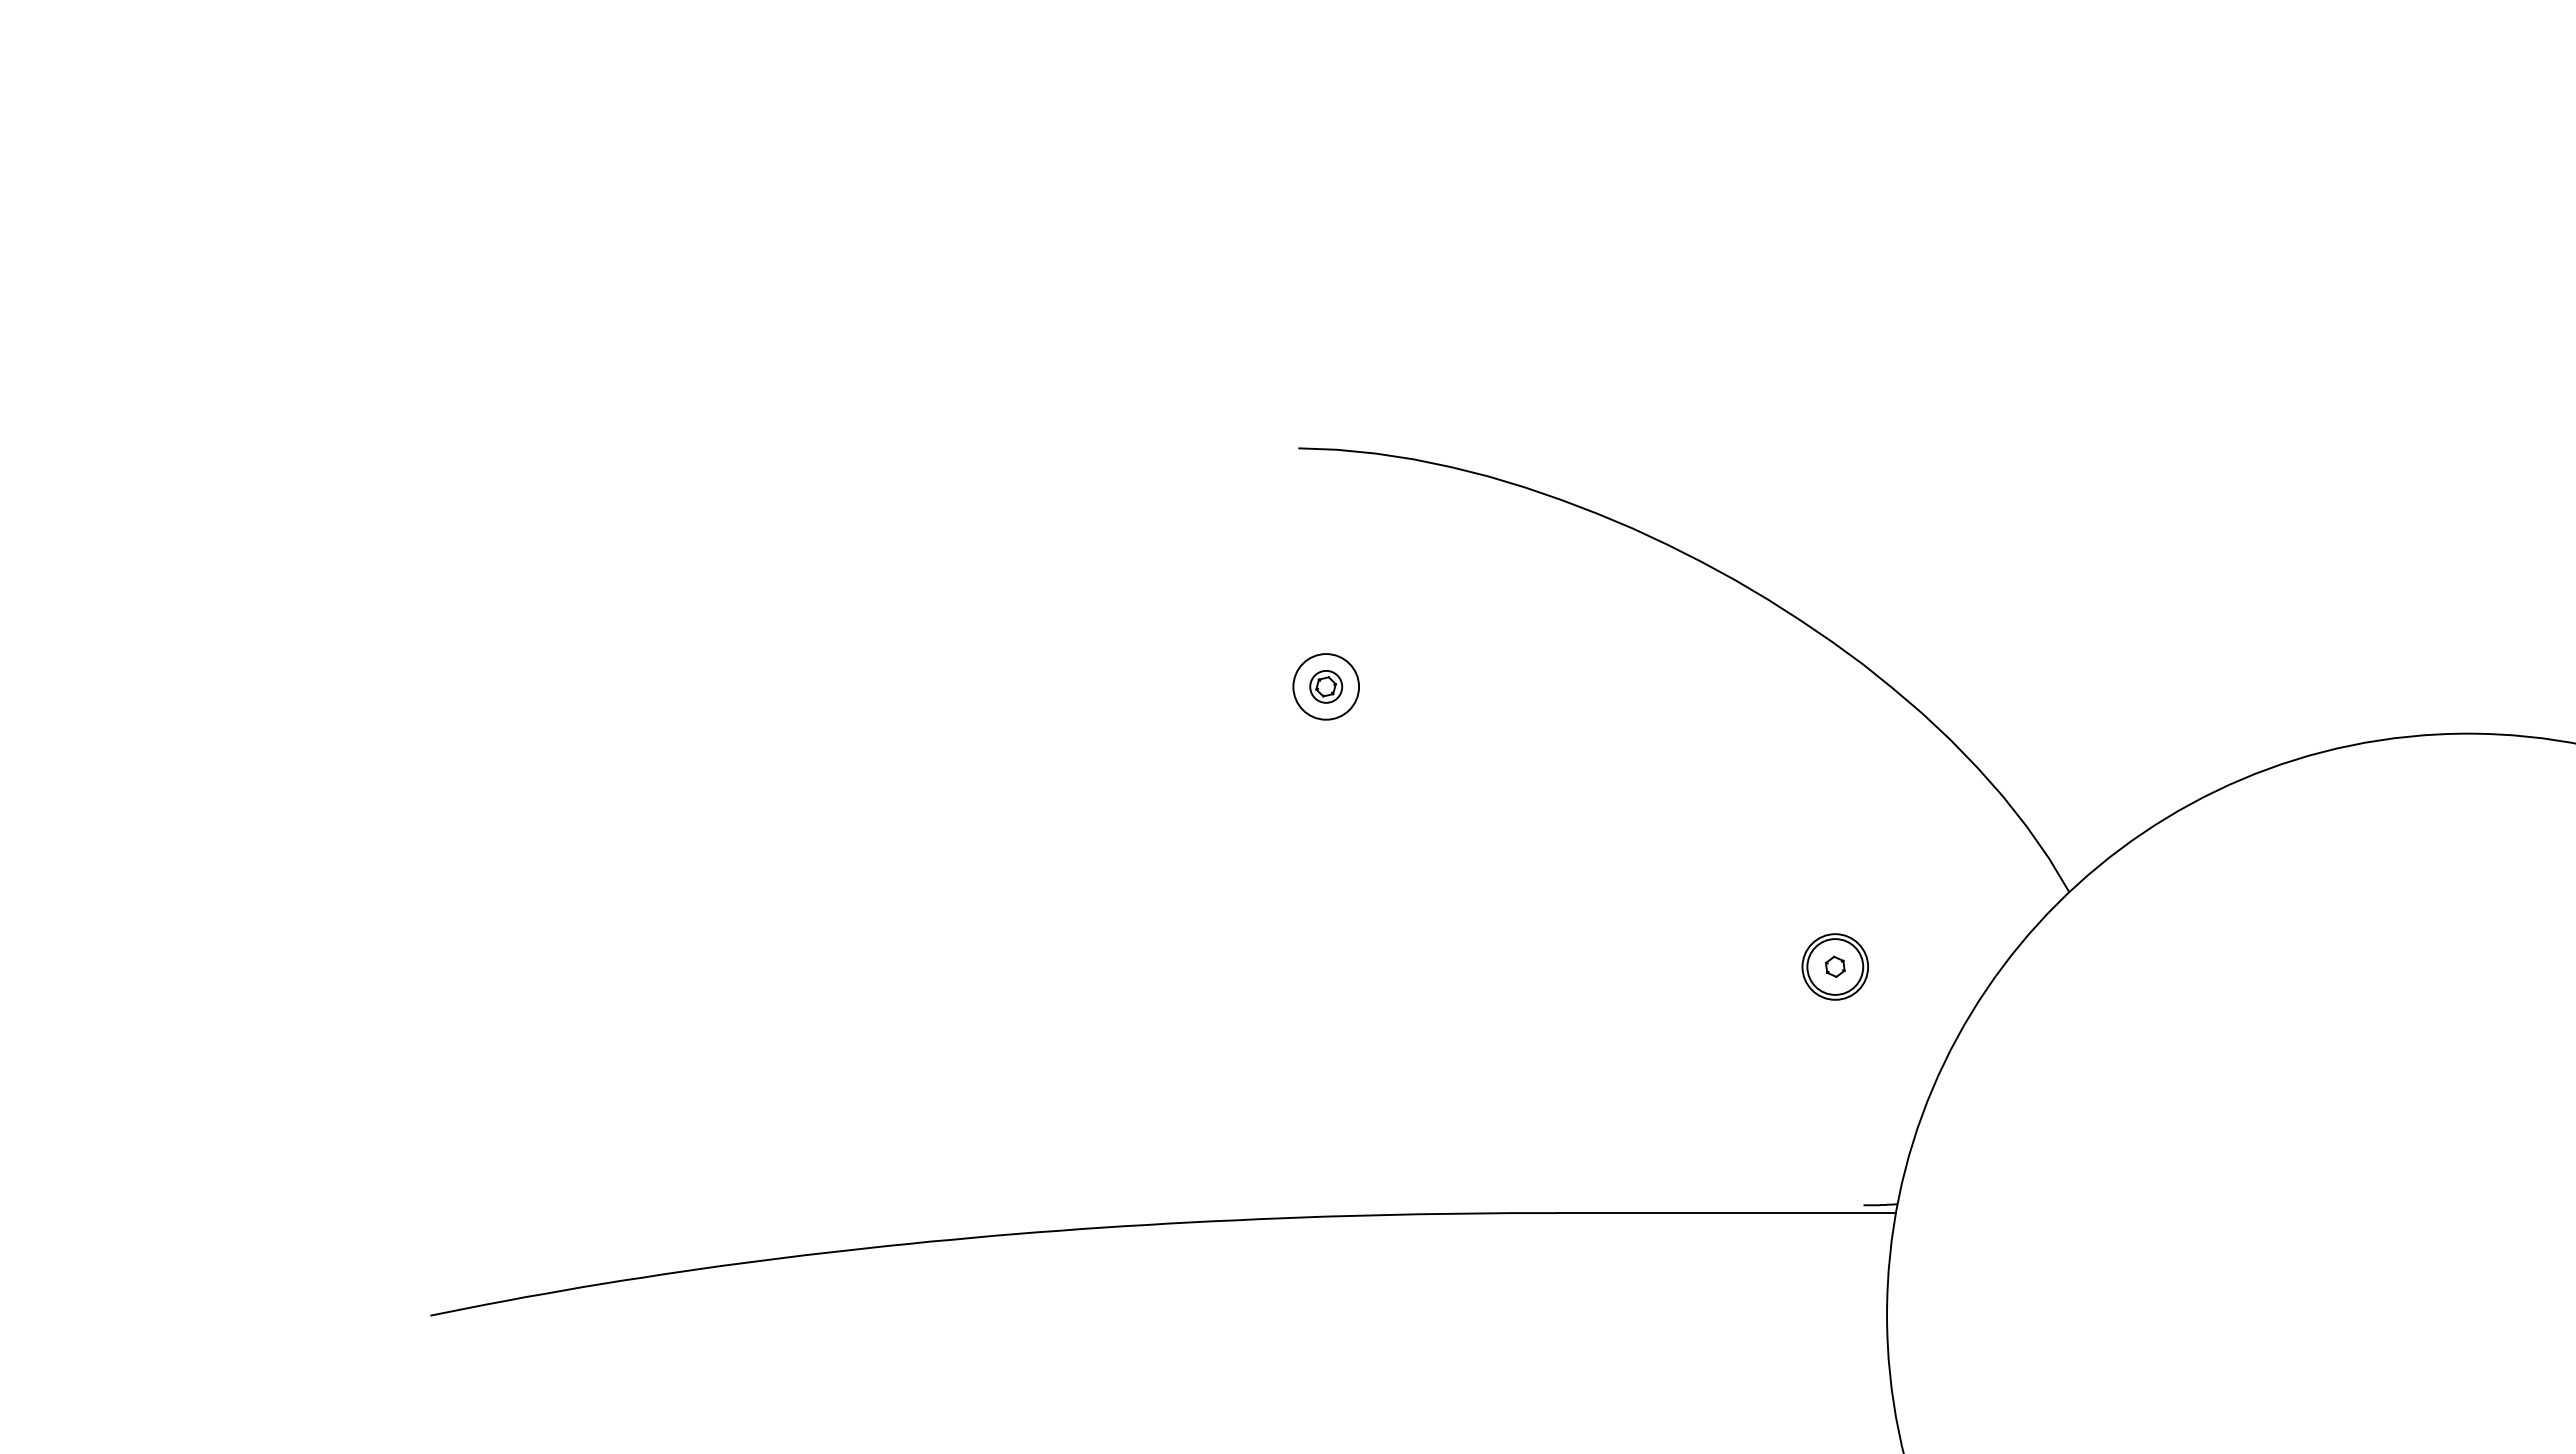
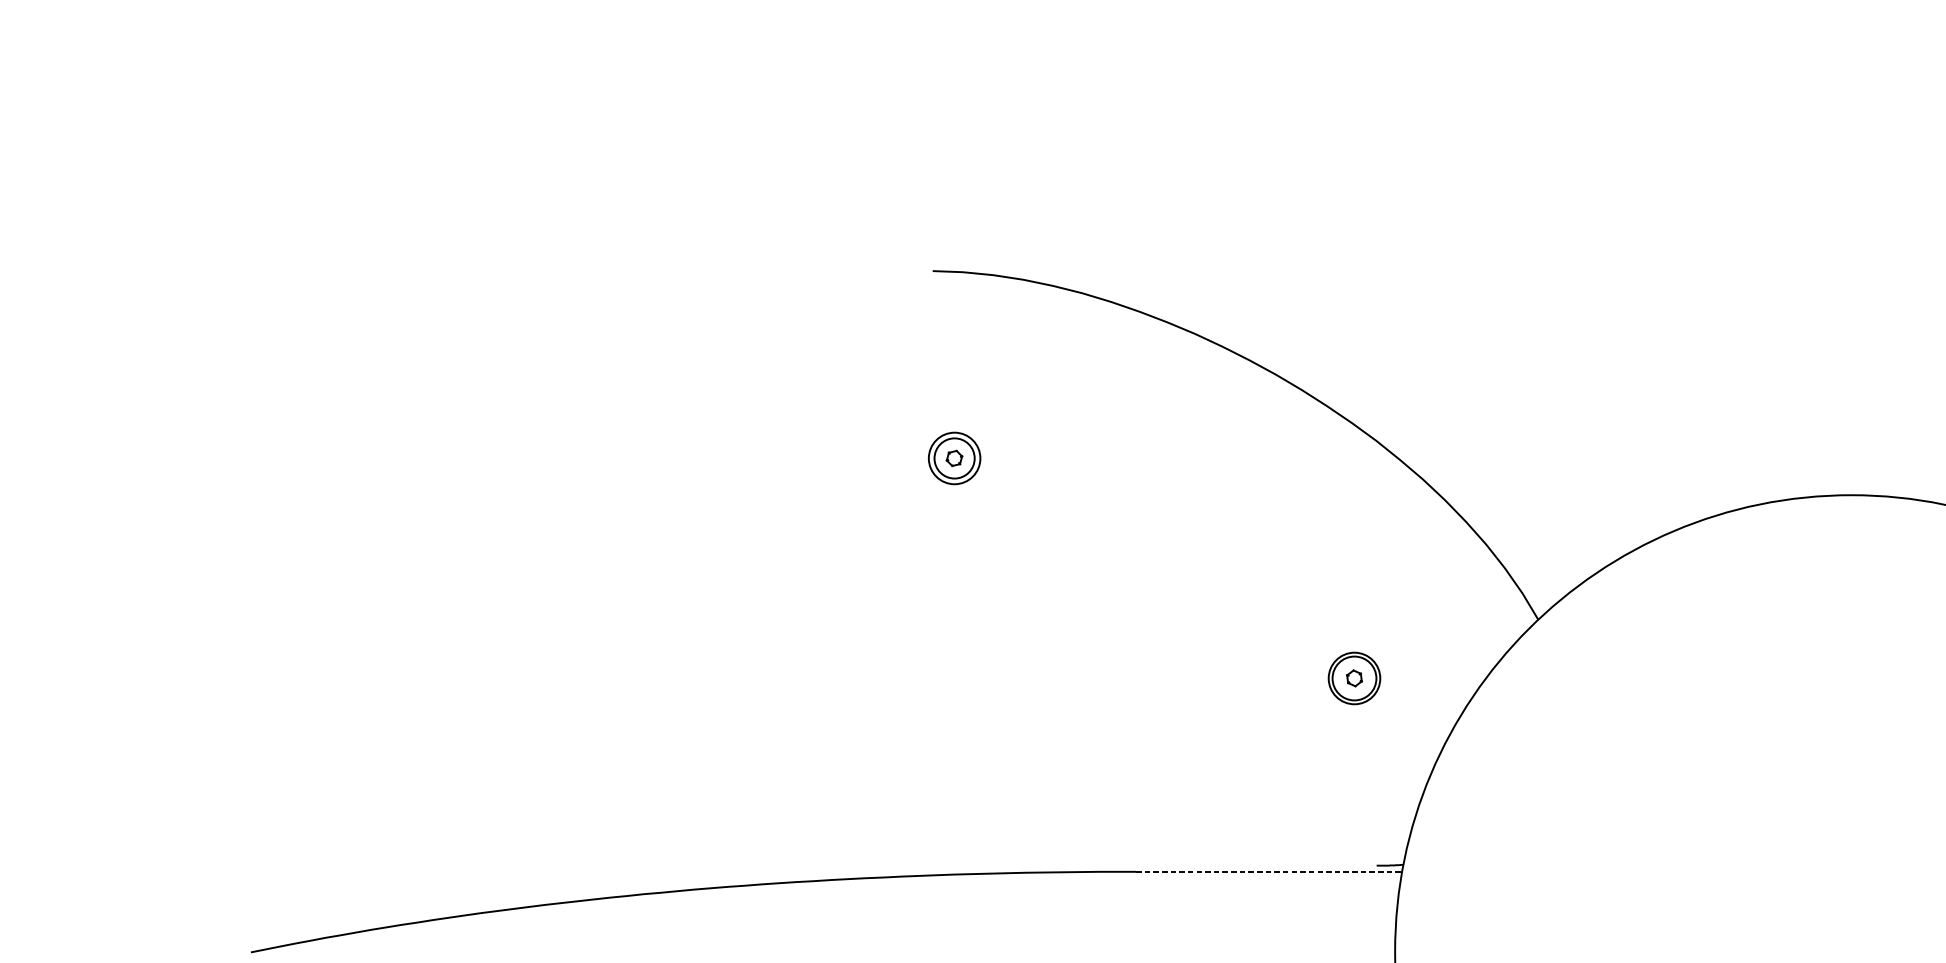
circle: (1326, 686) -> (954, 458), size x1.6
line: (1727, 1213) -> (1269, 872), solid -> dashed

